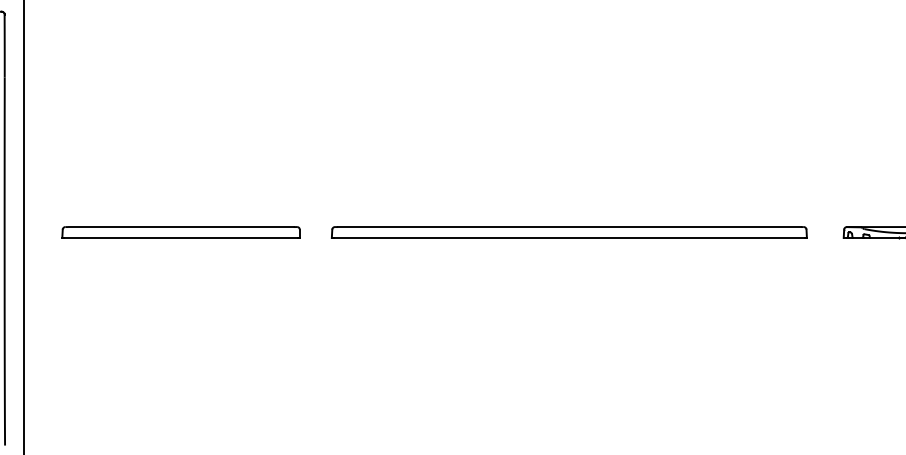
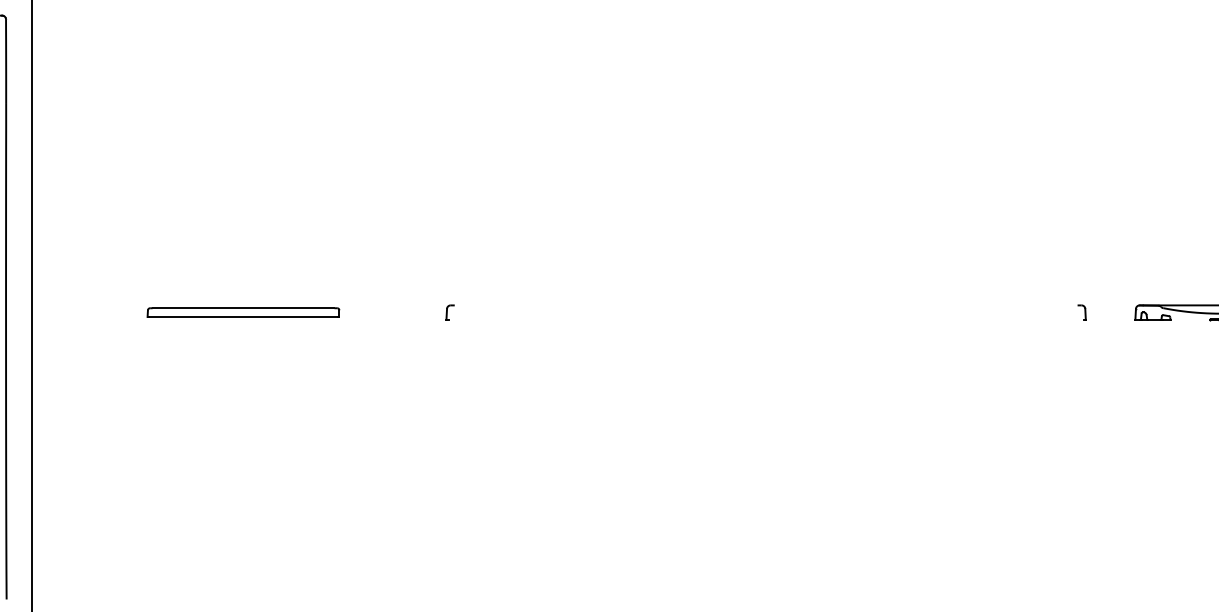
line: (568, 227) -> (765, 305), removed
part: (181, 232) -> (243, 312), size x0.6
line: (568, 237) -> (765, 319), removed
line: (884, 237) -> (1190, 319), removed

